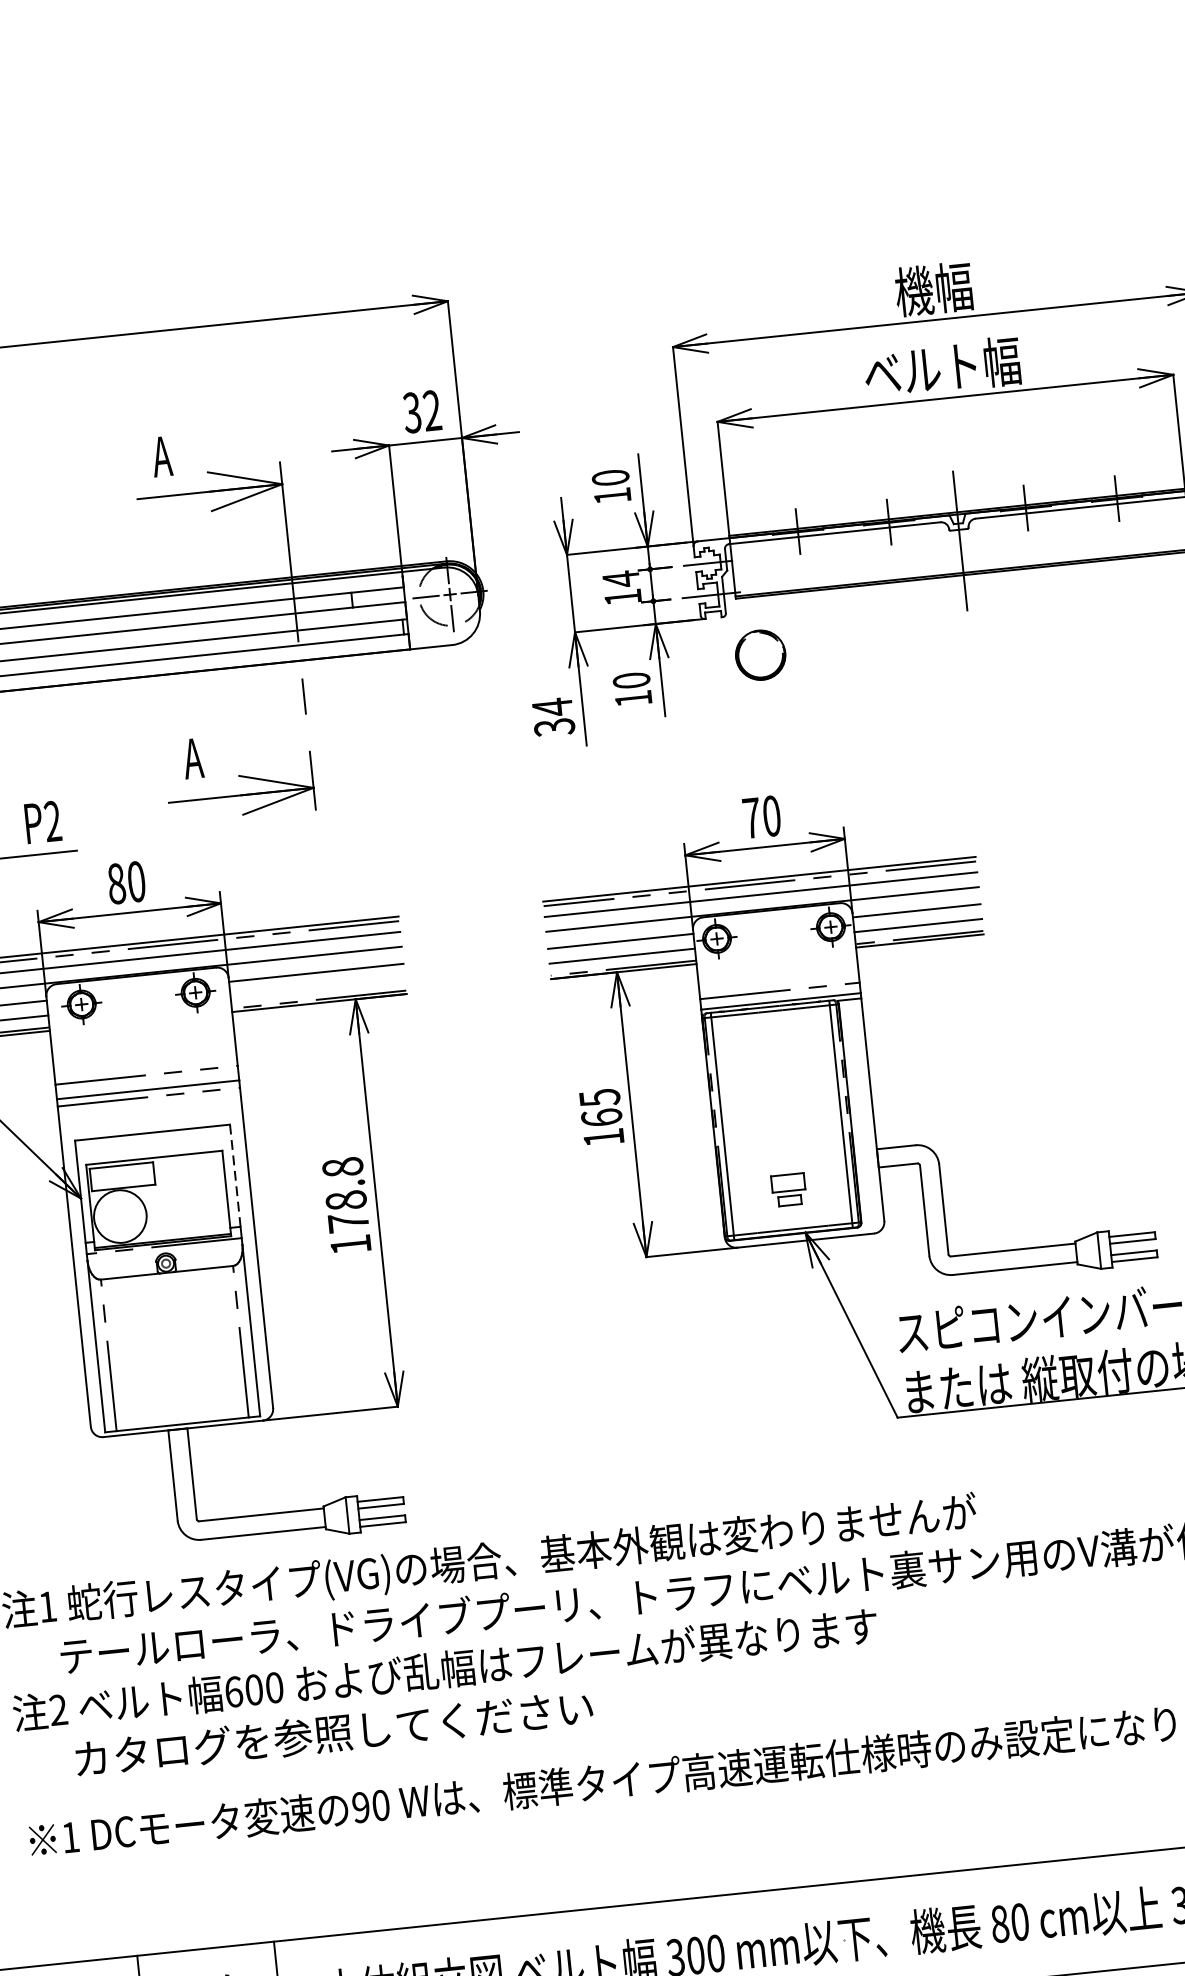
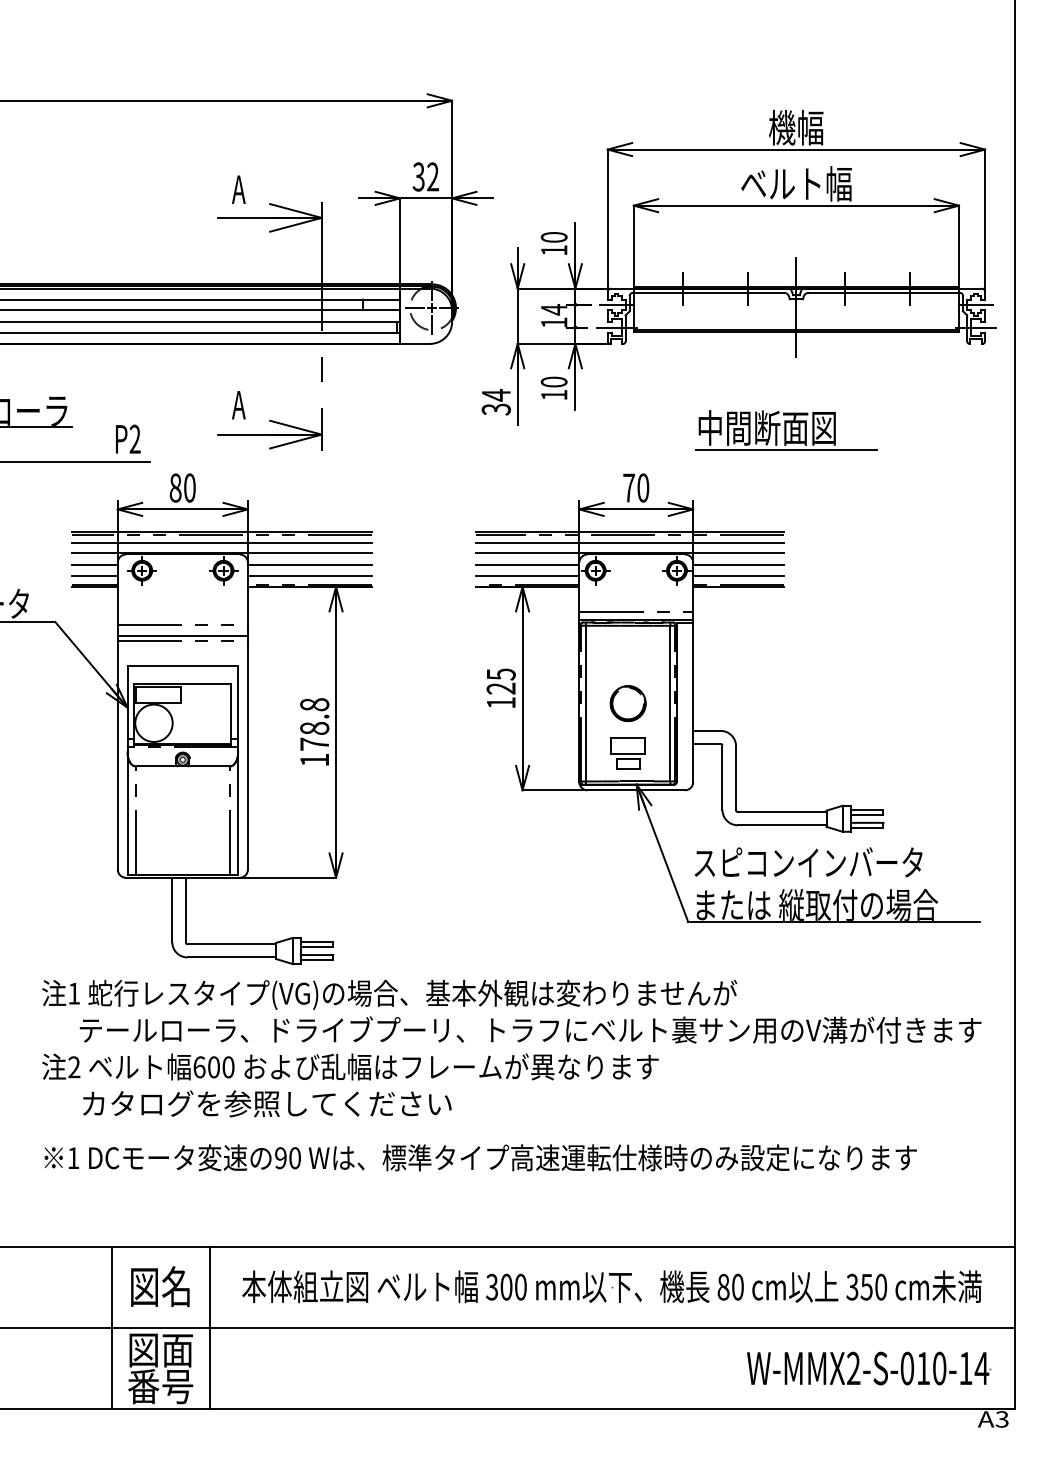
part: (759, 655) -> (627, 703), moved
part: (964, 714) -> (786, 430), added
line: (316, 988) -> (309, 576), added
text: (600, 1117) -> (500, 688), 165 -> 125
line: (235, 1176) -> (238, 703), dashed -> solid
part: (788, 1190) -> (627, 753), size x1.43

